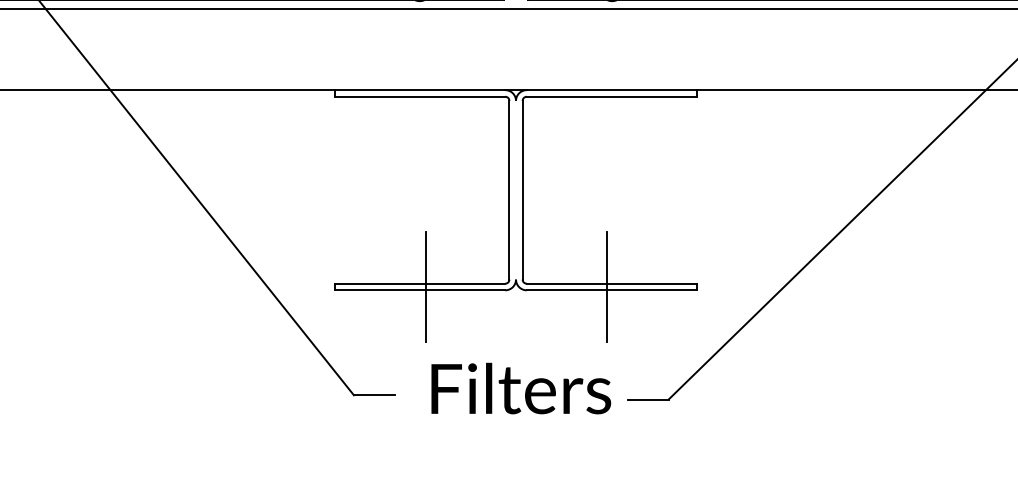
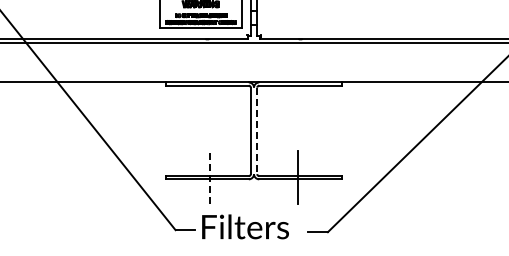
line: (523, 191) -> (257, 131), solid -> dashed
line: (426, 286) -> (210, 177), solid -> dashed
text: (521, 387) -> (245, 226), moved

